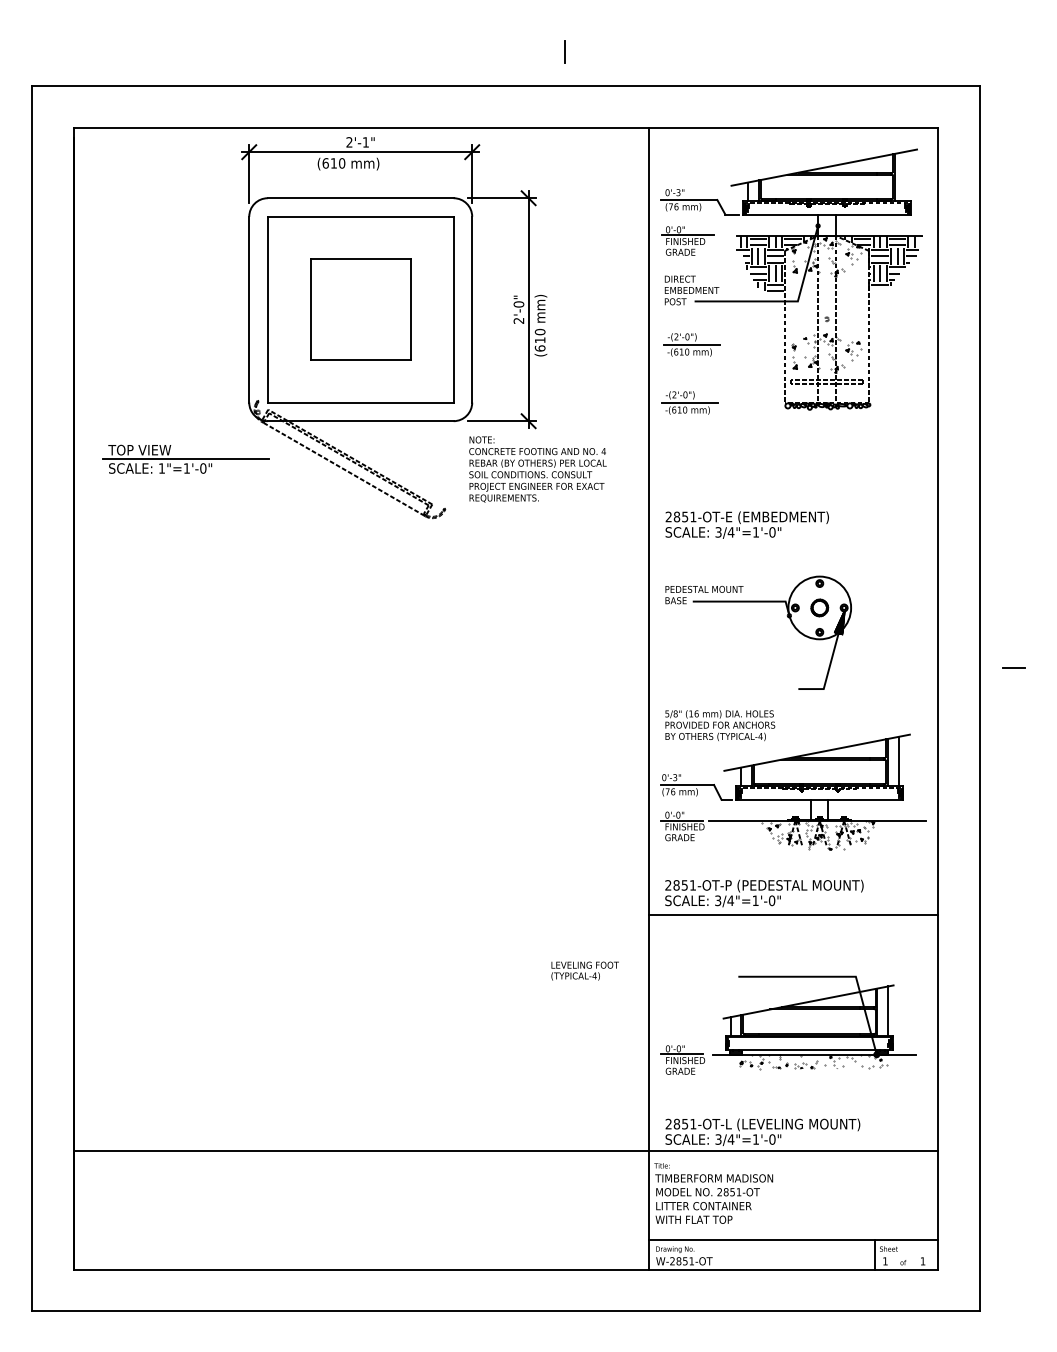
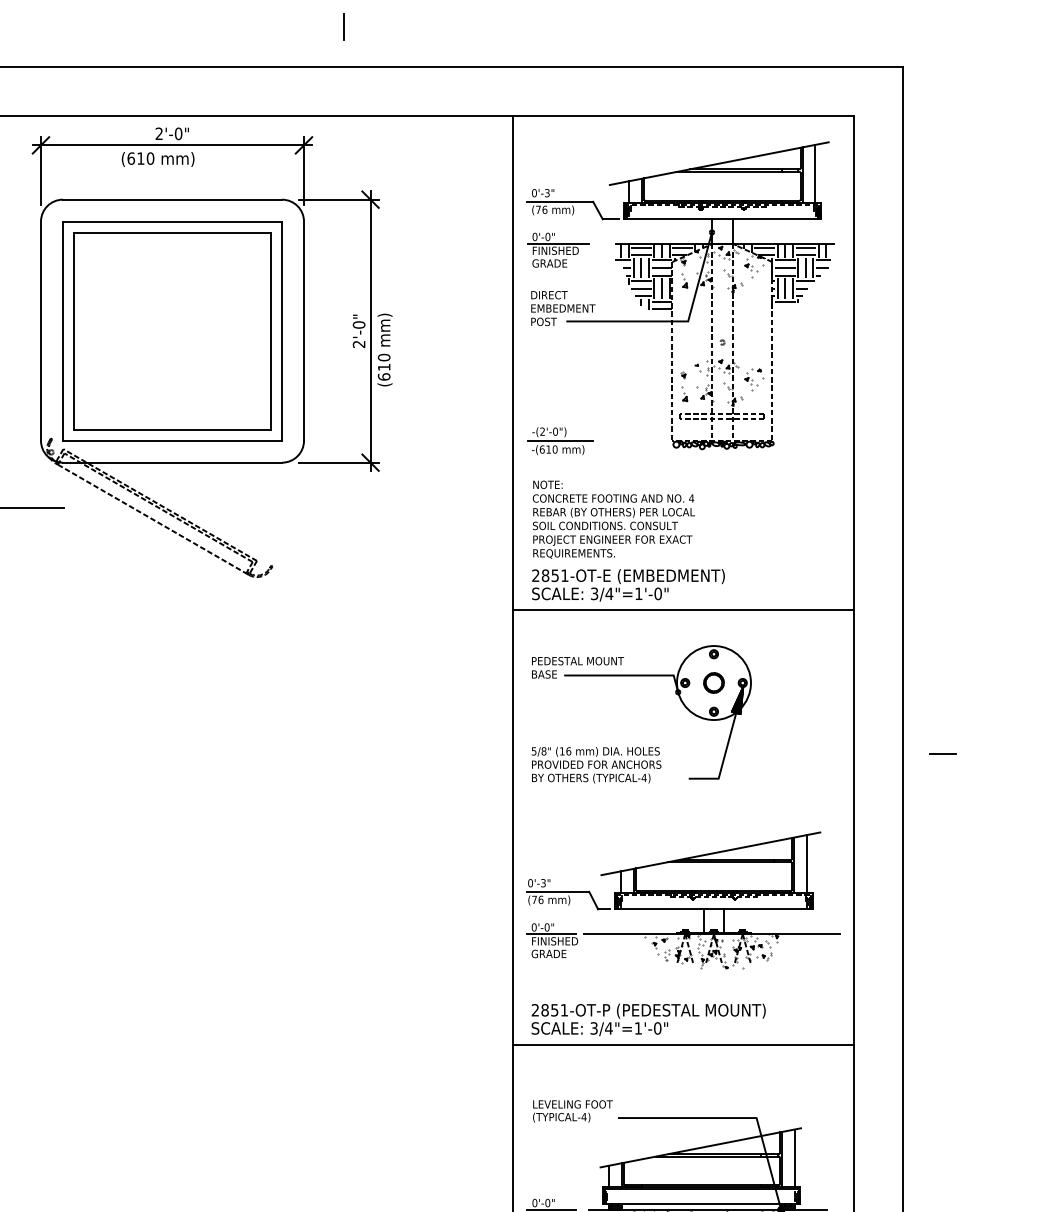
line: (564, 51) -> (343, 26), moved
text: (365, 142) -> (178, 133), 2'-1" -> 2'-0"
line: (905, 175) -> (815, 172), added
part: (360, 309) -> (172, 330), size x1.67
part: (691, 344) -> (562, 372), removed
text: (537, 469) -> (613, 519), moved
line: (793, 546) -> (682, 610), added
text: (720, 725) -> (596, 765), moved
text: (584, 970) -> (572, 1110), moved

